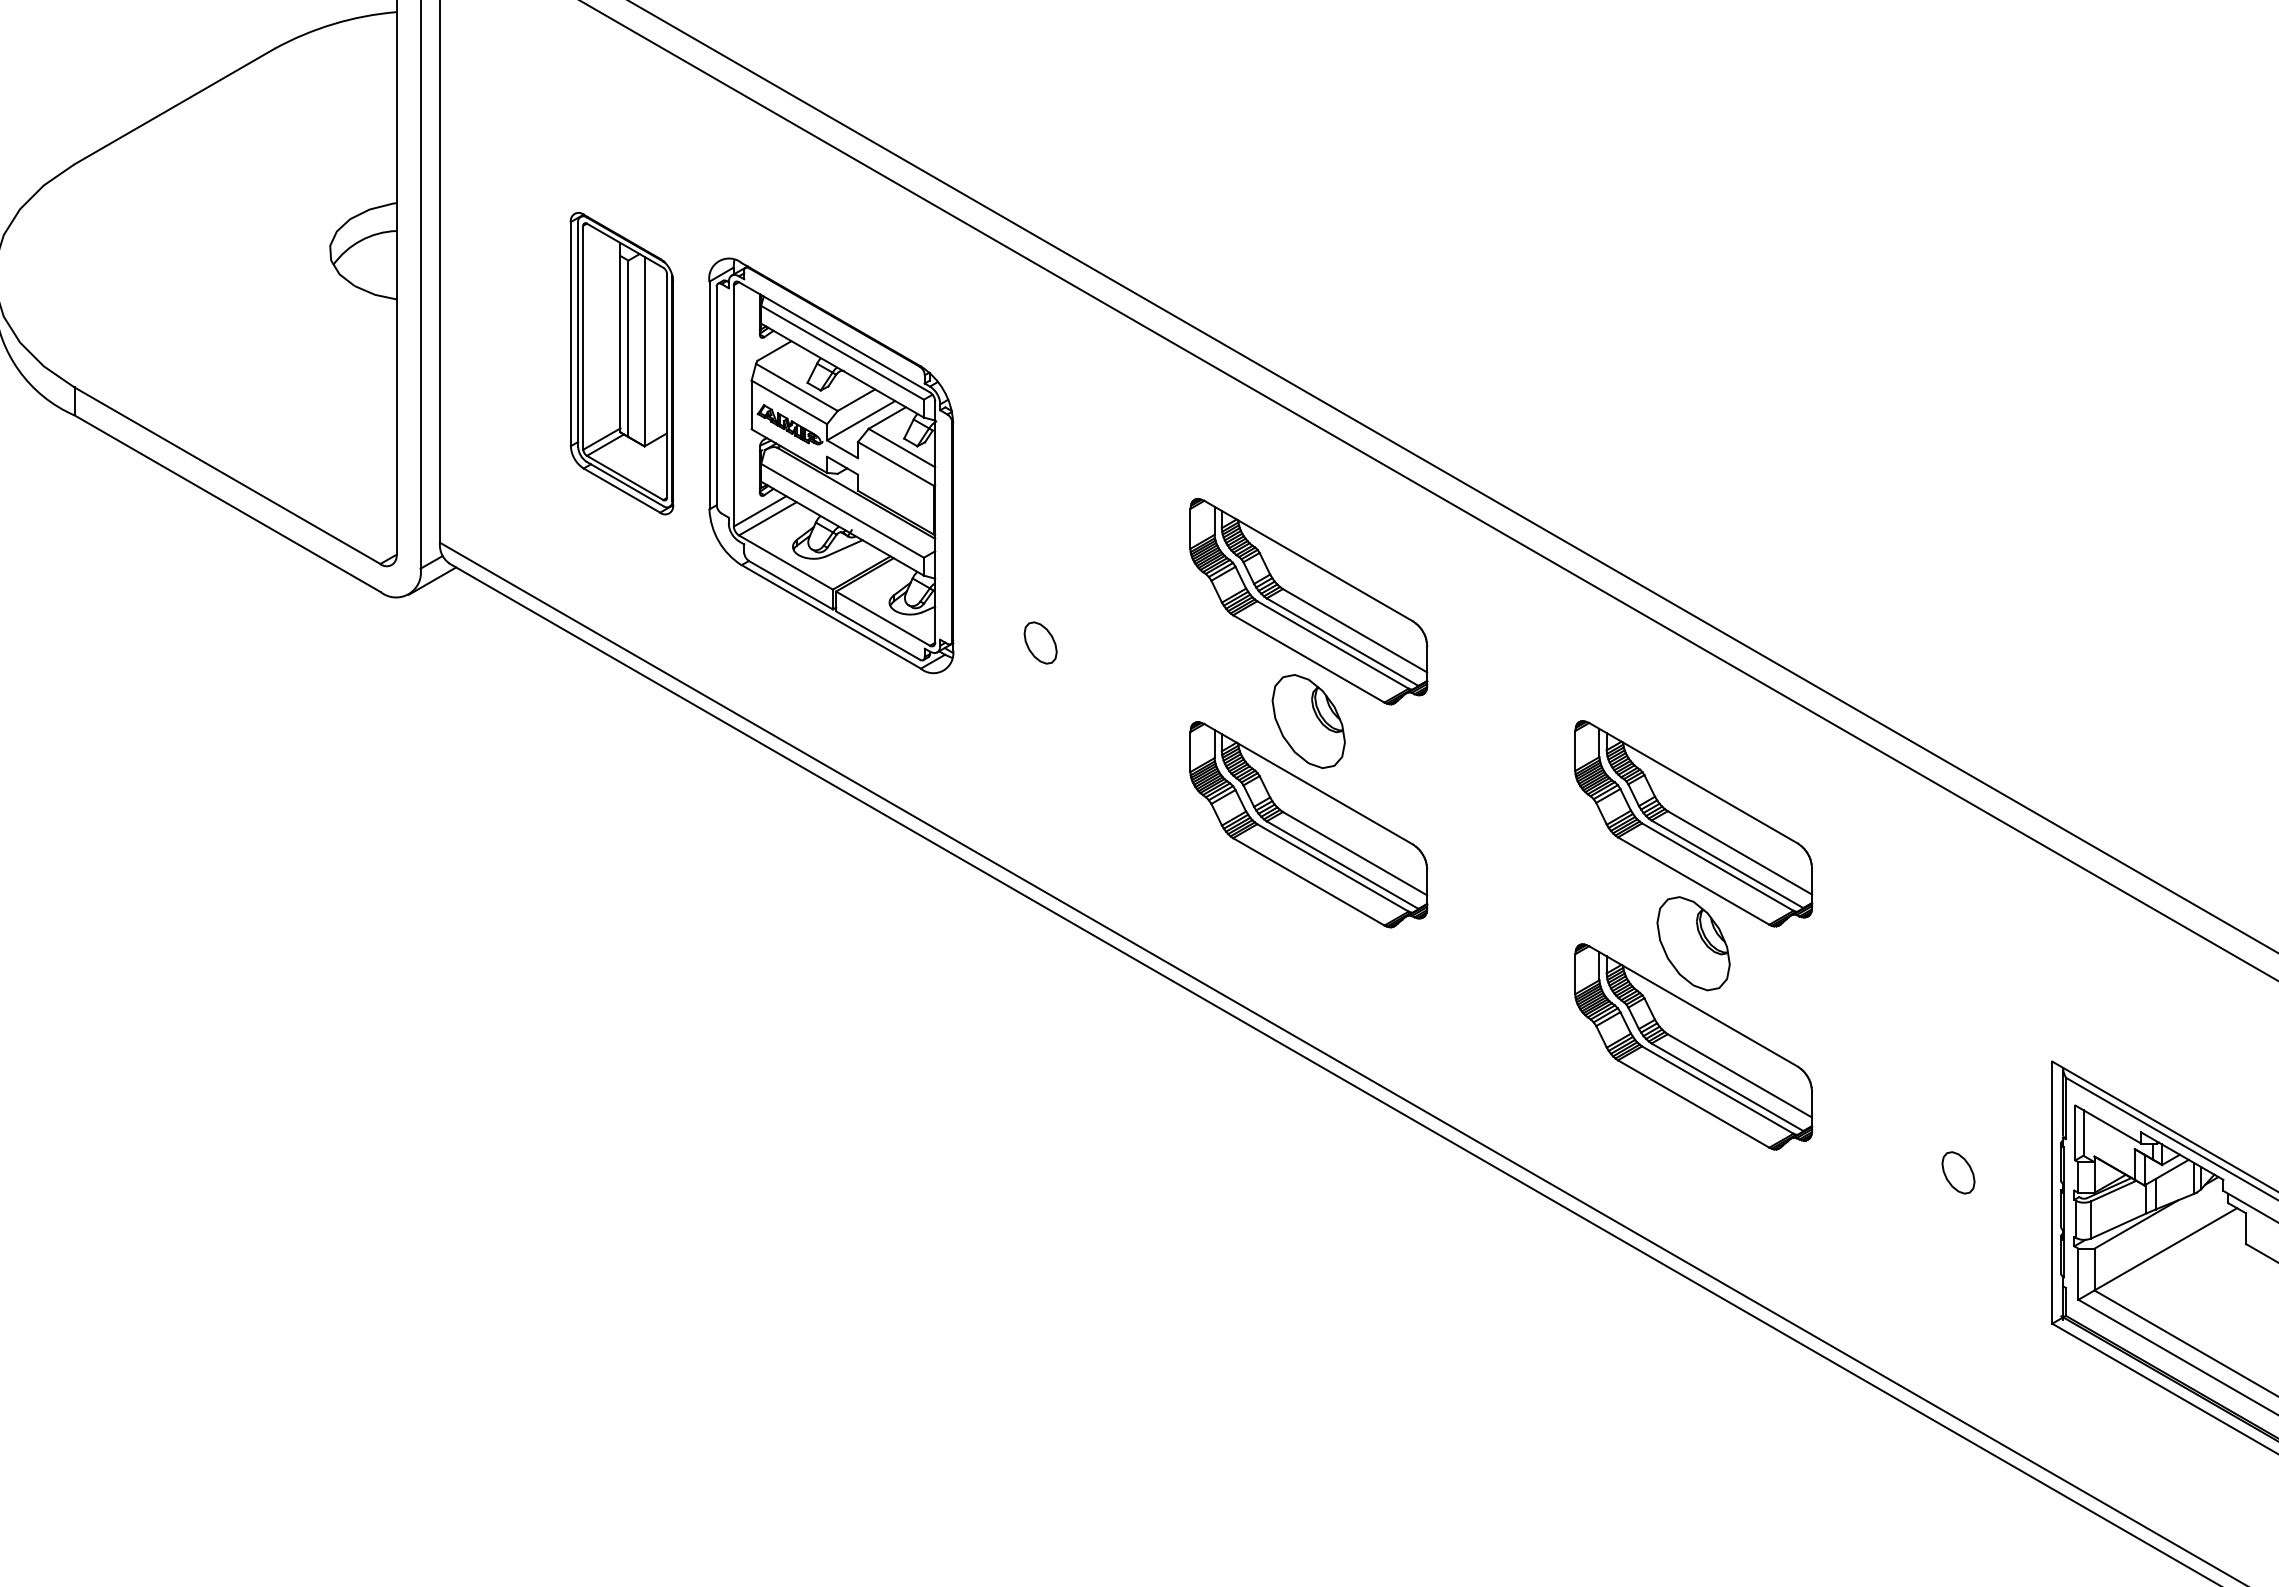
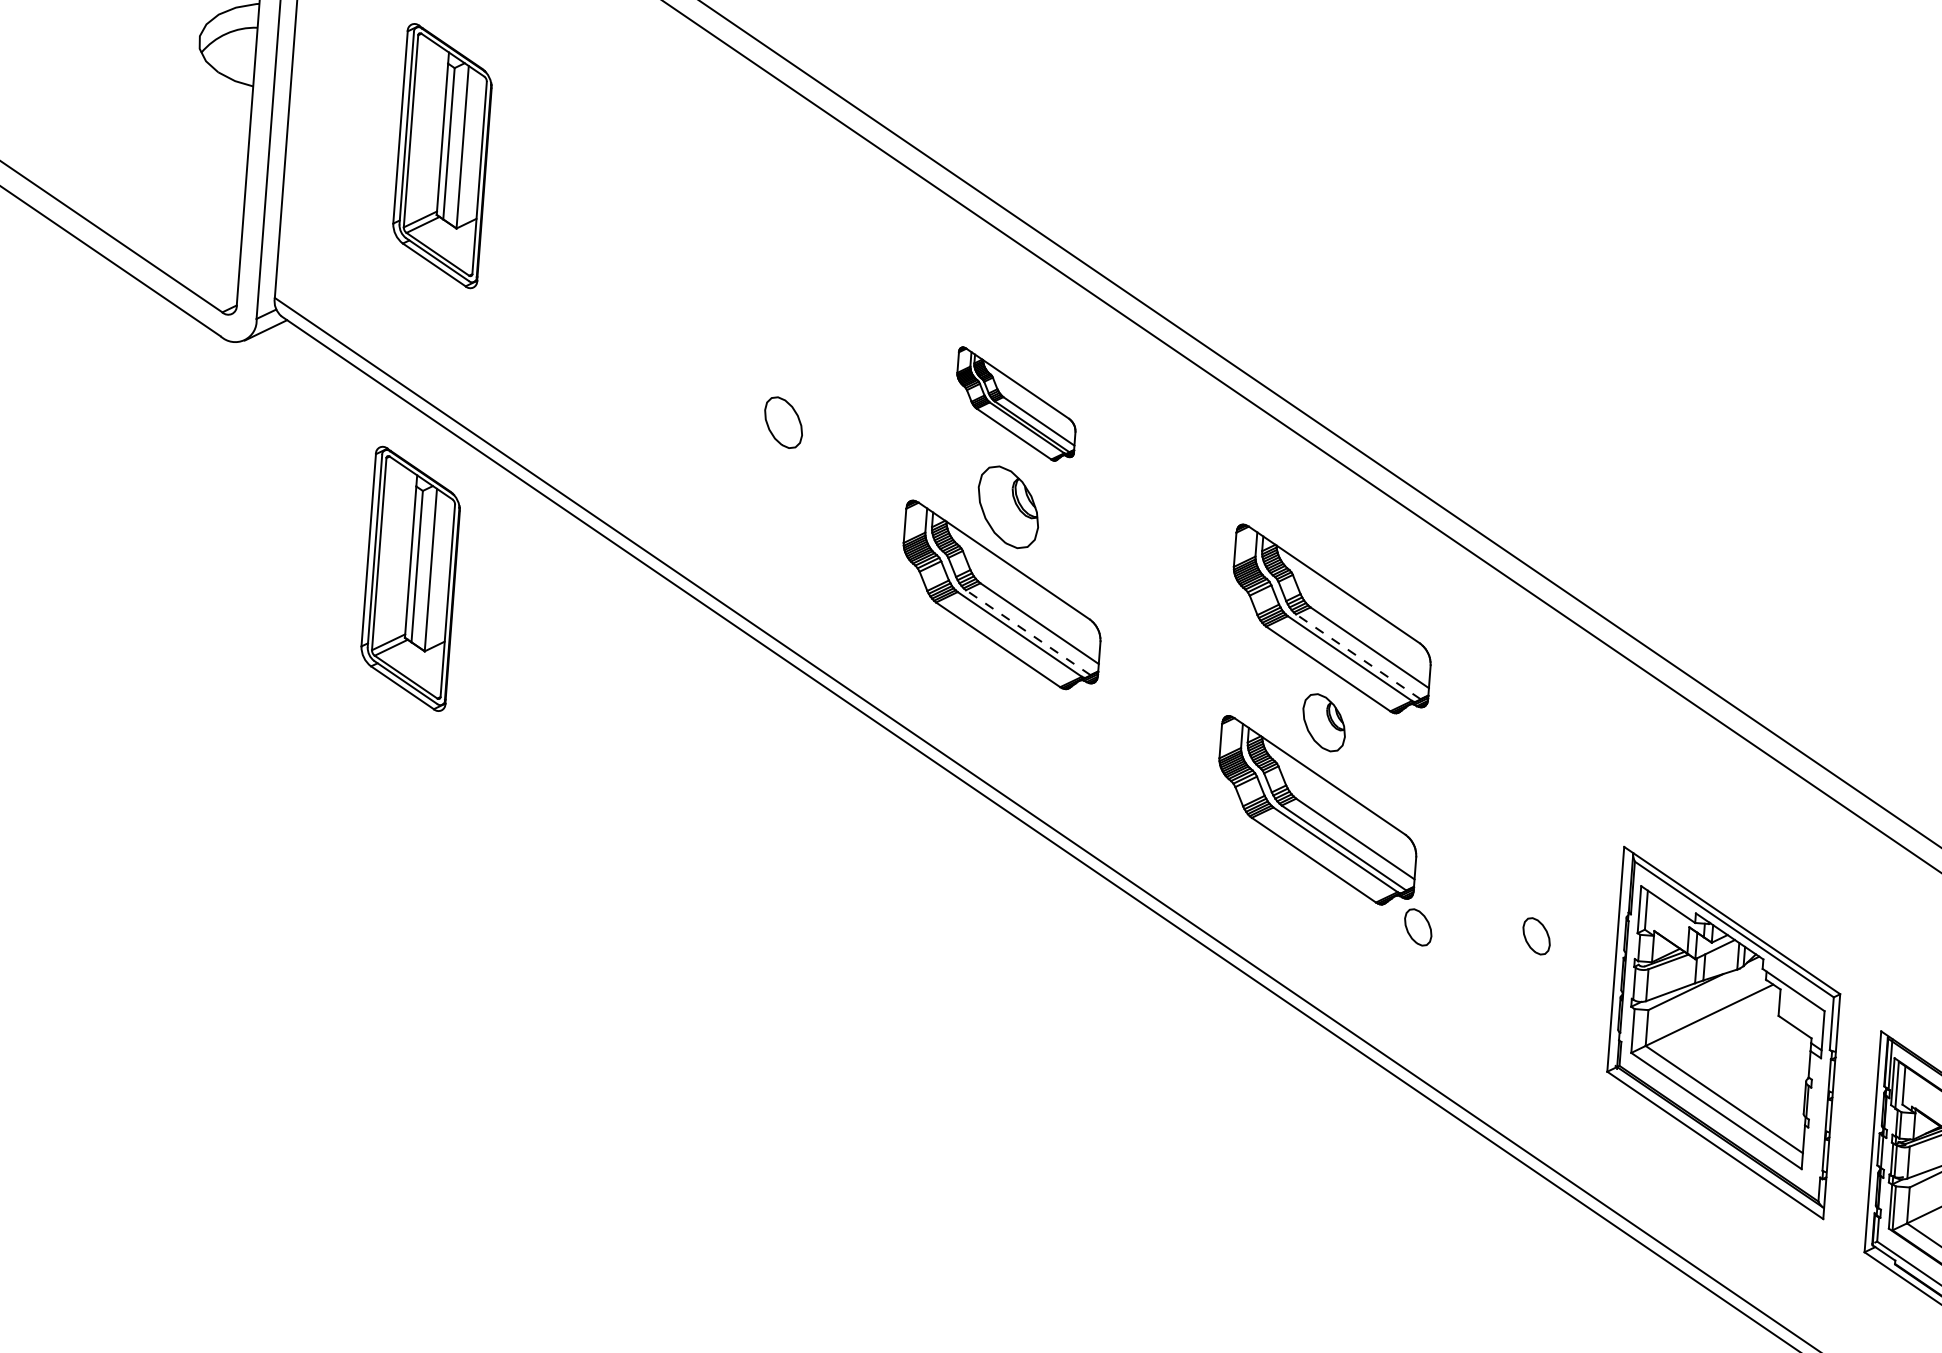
part: (831, 465) -> (615, 256), removed
part: (1308, 601) -> (1015, 404), size x0.6
part: (1040, 642) -> (783, 422), size x1.4
part: (621, 856) -> (410, 578), added
line: (1727, 864) -> (1358, 656), solid -> dashed
line: (1342, 865) -> (1028, 632), solid -> dashed
part: (1693, 943) -> (1324, 722), size x0.7
part: (1820, 1172) -> (1418, 927), added

